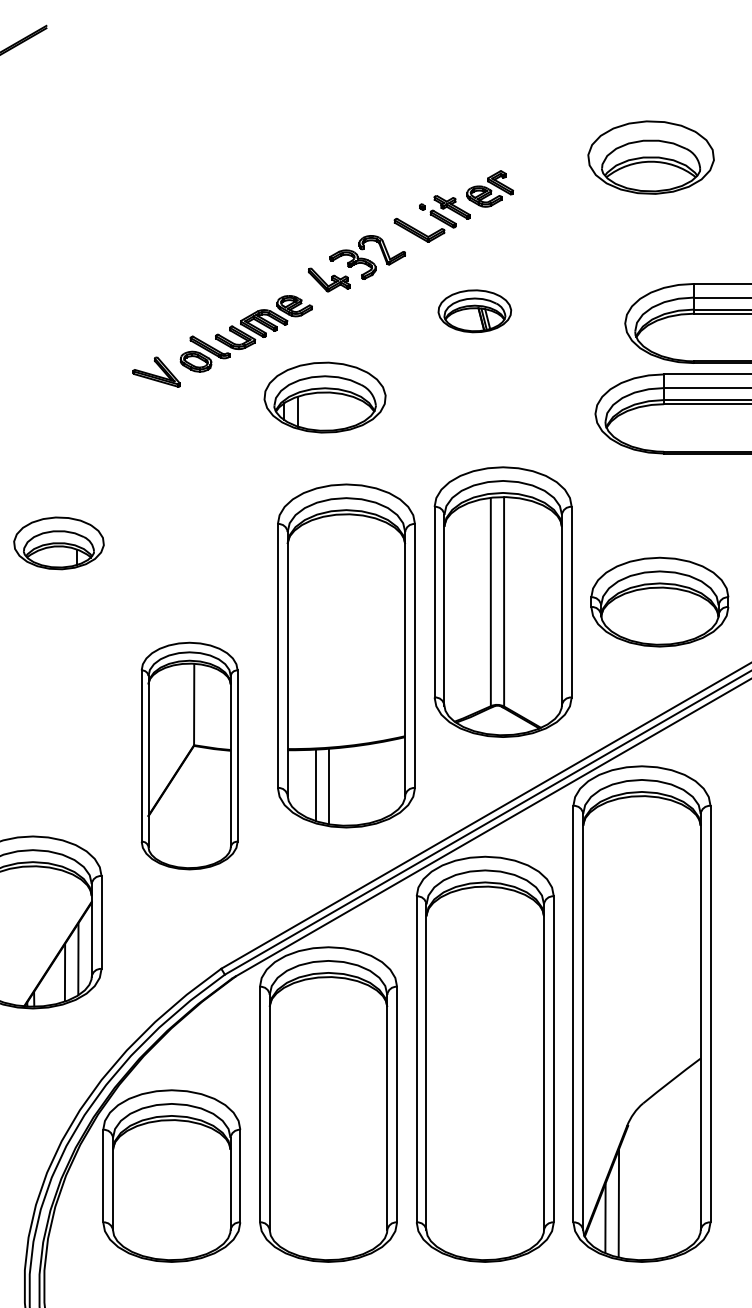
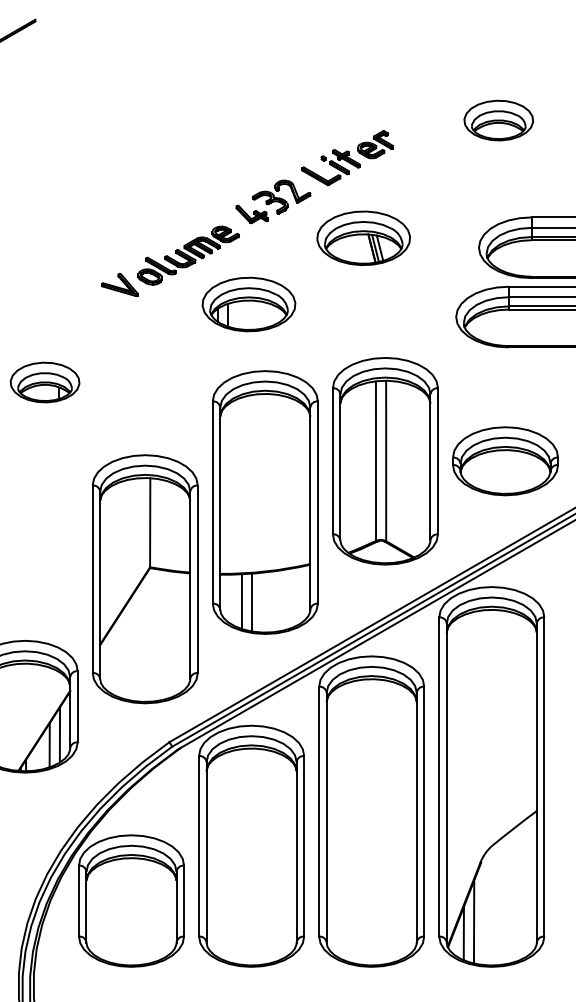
part: (650, 157) -> (498, 120), size x0.71
part: (474, 311) -> (363, 238), size x1.67
part: (58, 543) -> (44, 382), moved
part: (189, 755) -> (145, 578), size x1.43

